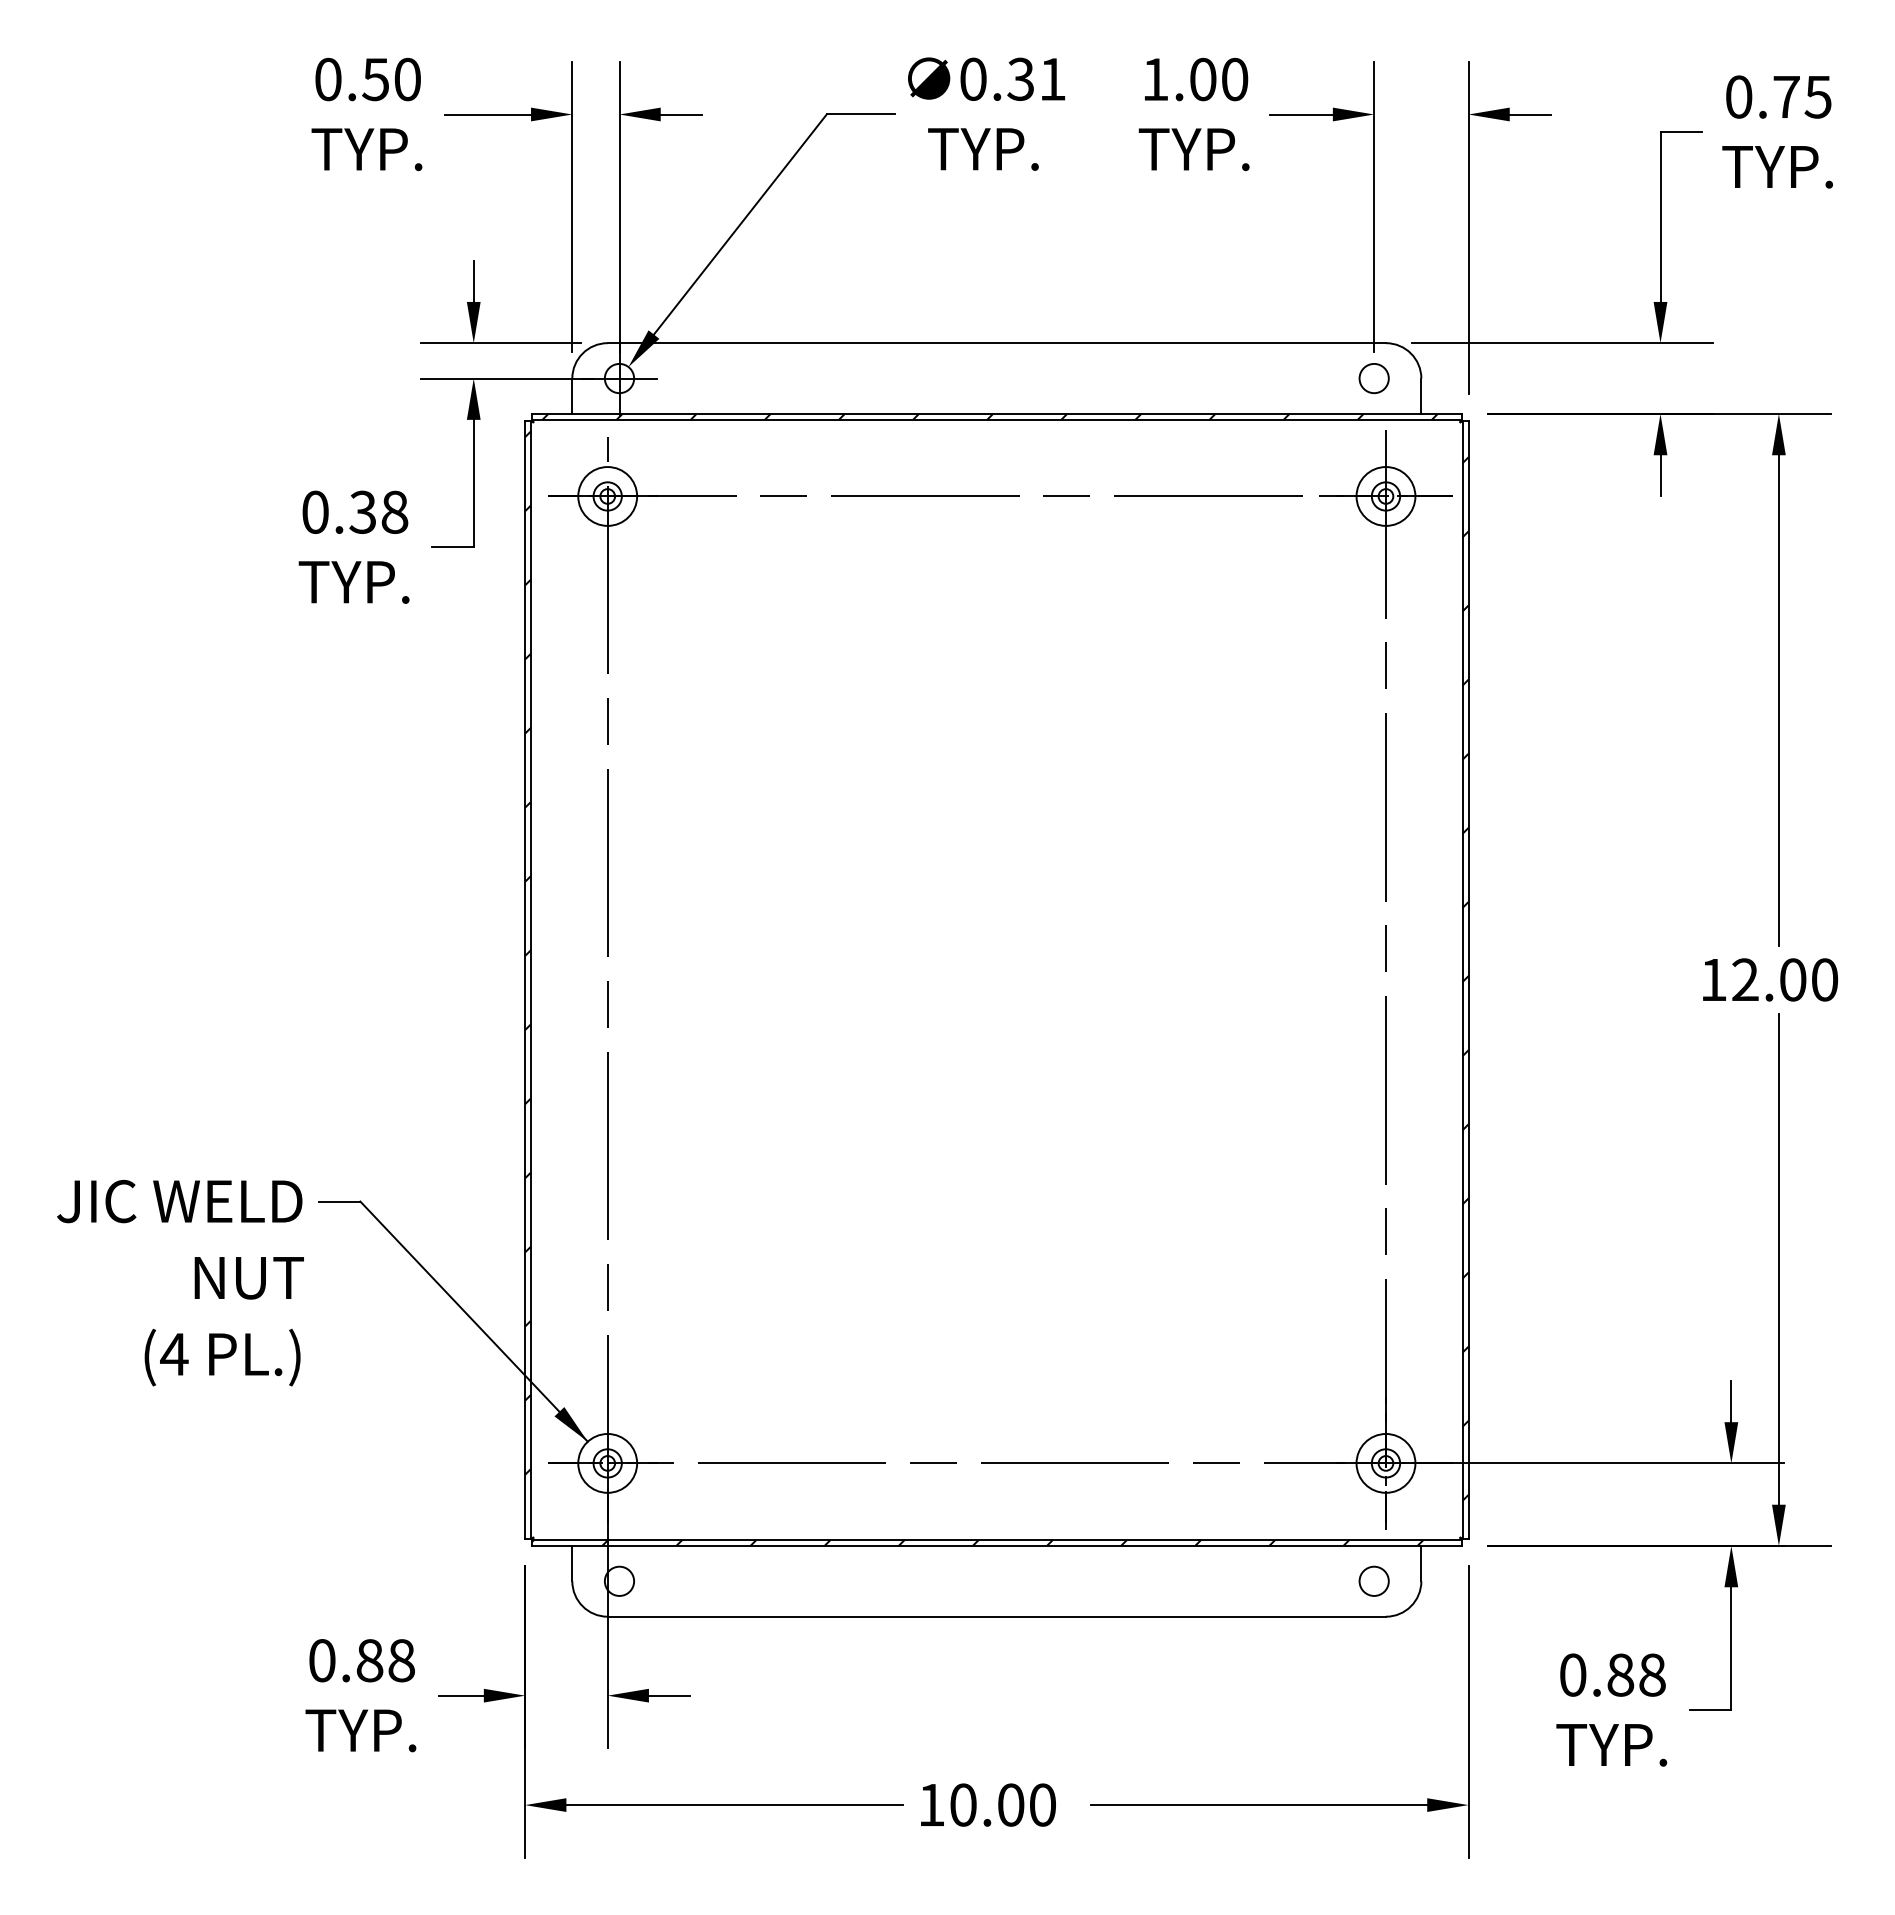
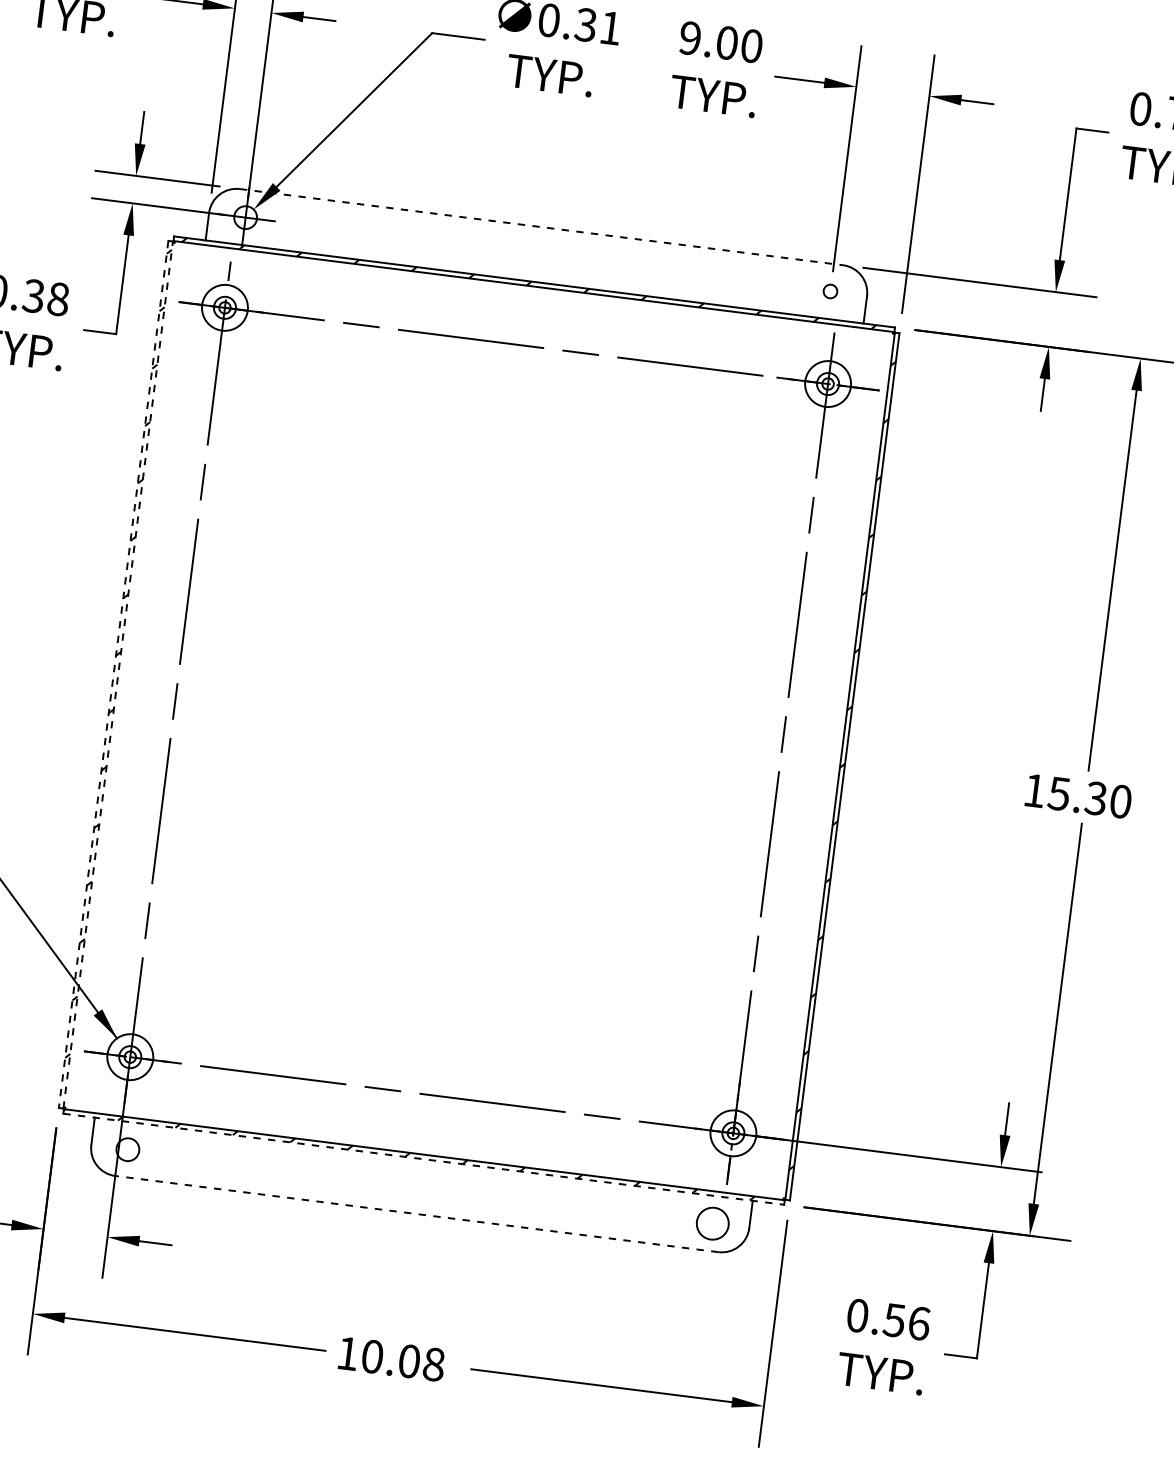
text: (1155, 79) -> (690, 38), 1.00 -> 9.00
line: (997, 343) -> (542, 227), solid -> dashed
circle: (1373, 378) -> (829, 291), size x0.6
line: (531, 979) -> (118, 674), solid -> dashed
text: (1768, 979) -> (1077, 795), 12.00 -> 15.30
line: (525, 980) -> (113, 674), solid -> dashed
line: (997, 1545) -> (424, 1158), solid -> dashed
circle: (1373, 1580) -> (712, 1222), size x1.4
line: (996, 1616) -> (416, 1213), solid -> dashed
text: (1635, 1674) -> (906, 1321), 0.88 -> 0.56
text: (1042, 1804) -> (433, 1364), 10.00 -> 10.08

